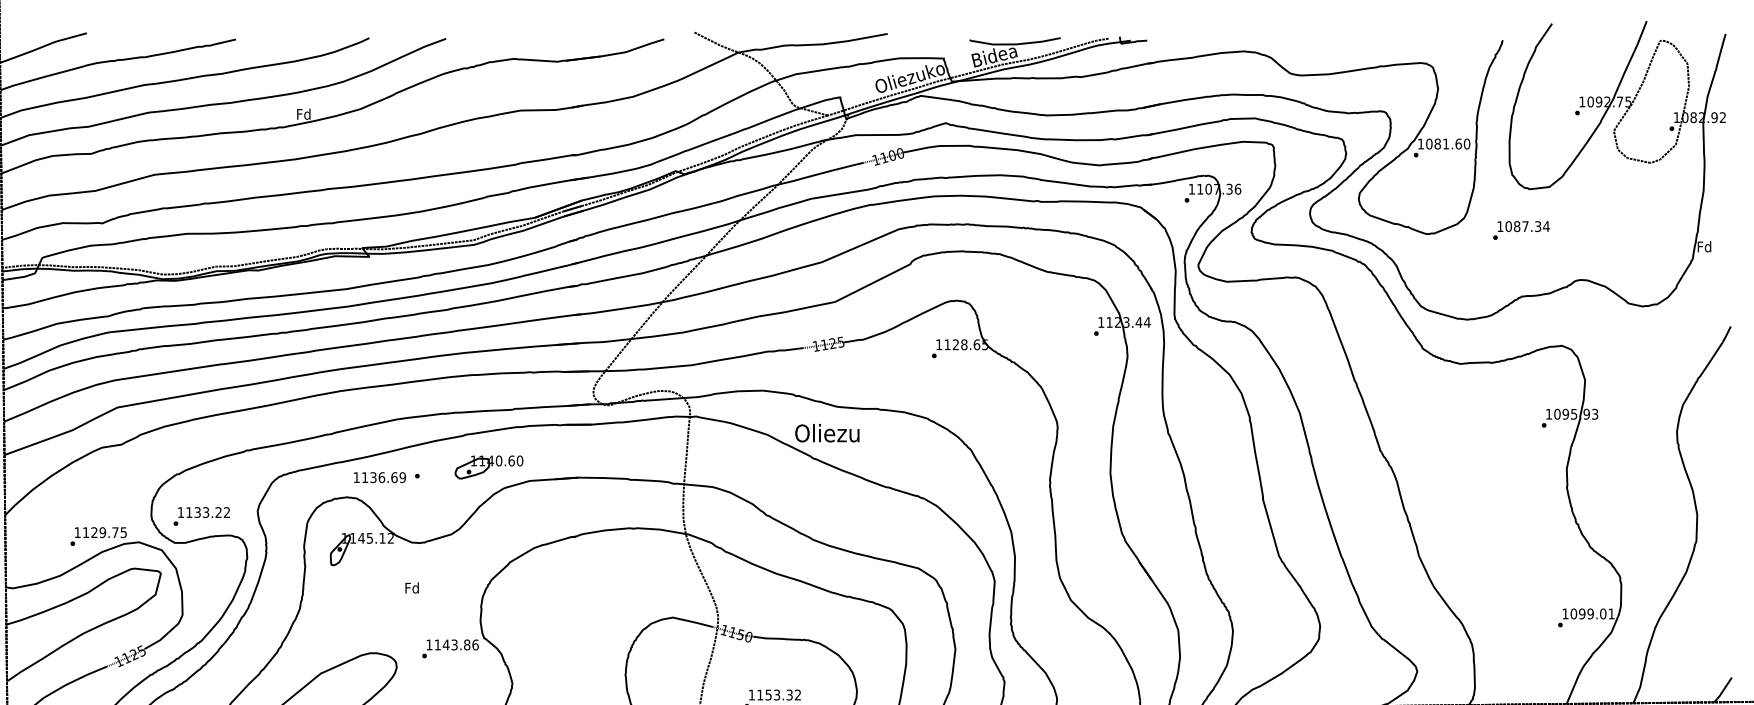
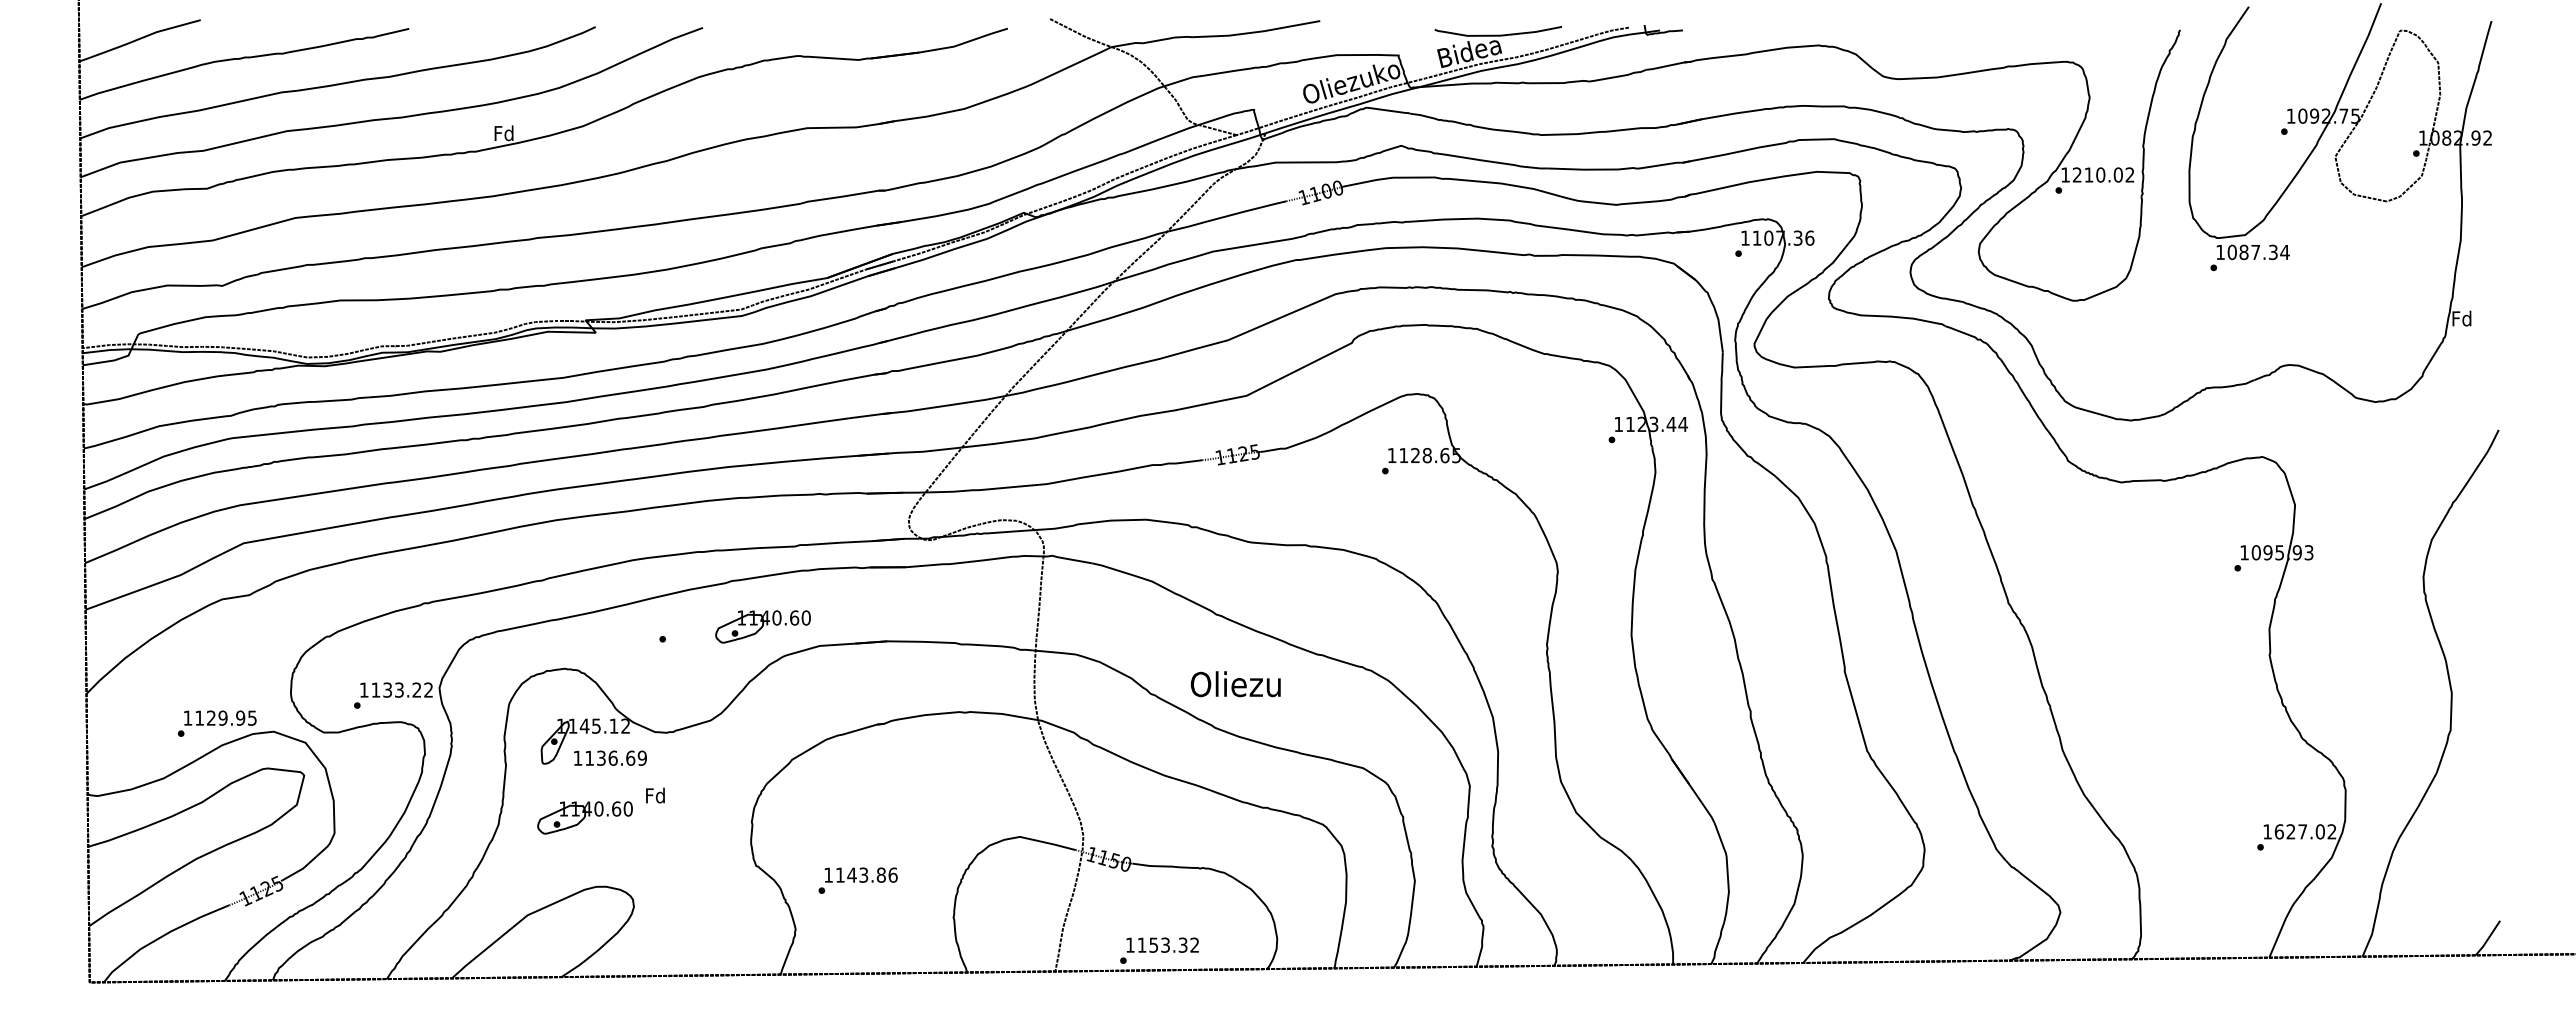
text: (1448, 143) -> (2103, 174), 1081.60 -> 1210.02
text: (1521, 230) -> (2249, 257), moved
text: (827, 433) -> (1235, 684), moved
text: (379, 477) -> (610, 757), moved
text: (201, 516) -> (393, 695), moved
text: (115, 532) -> (240, 717), 1129.75 -> 1129.95
part: (361, 603) -> (584, 817), added
text: (1592, 613) -> (2305, 831), 1099.01 -> 1627.02
text: (450, 648) -> (857, 880), moved

